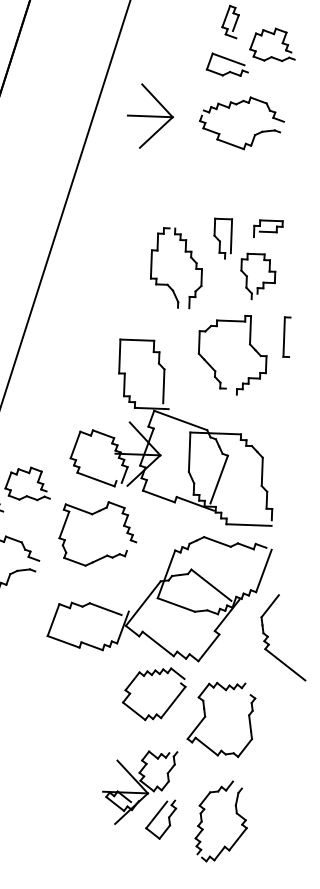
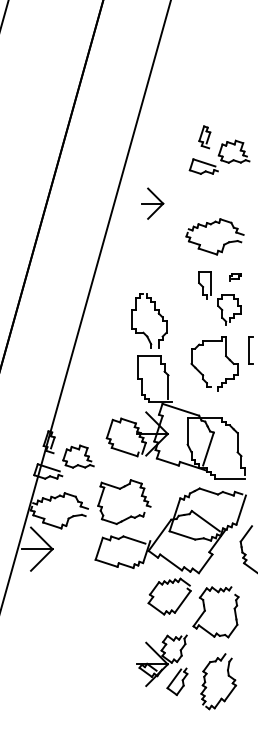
part: (237, 106) -> (211, 225), moved
part: (150, 116) -> (152, 203), size x0.7
part: (268, 229) -> (235, 277), size x0.6
part: (189, 257) -> (157, 313), moved
part: (94, 515) -> (121, 489), moved

